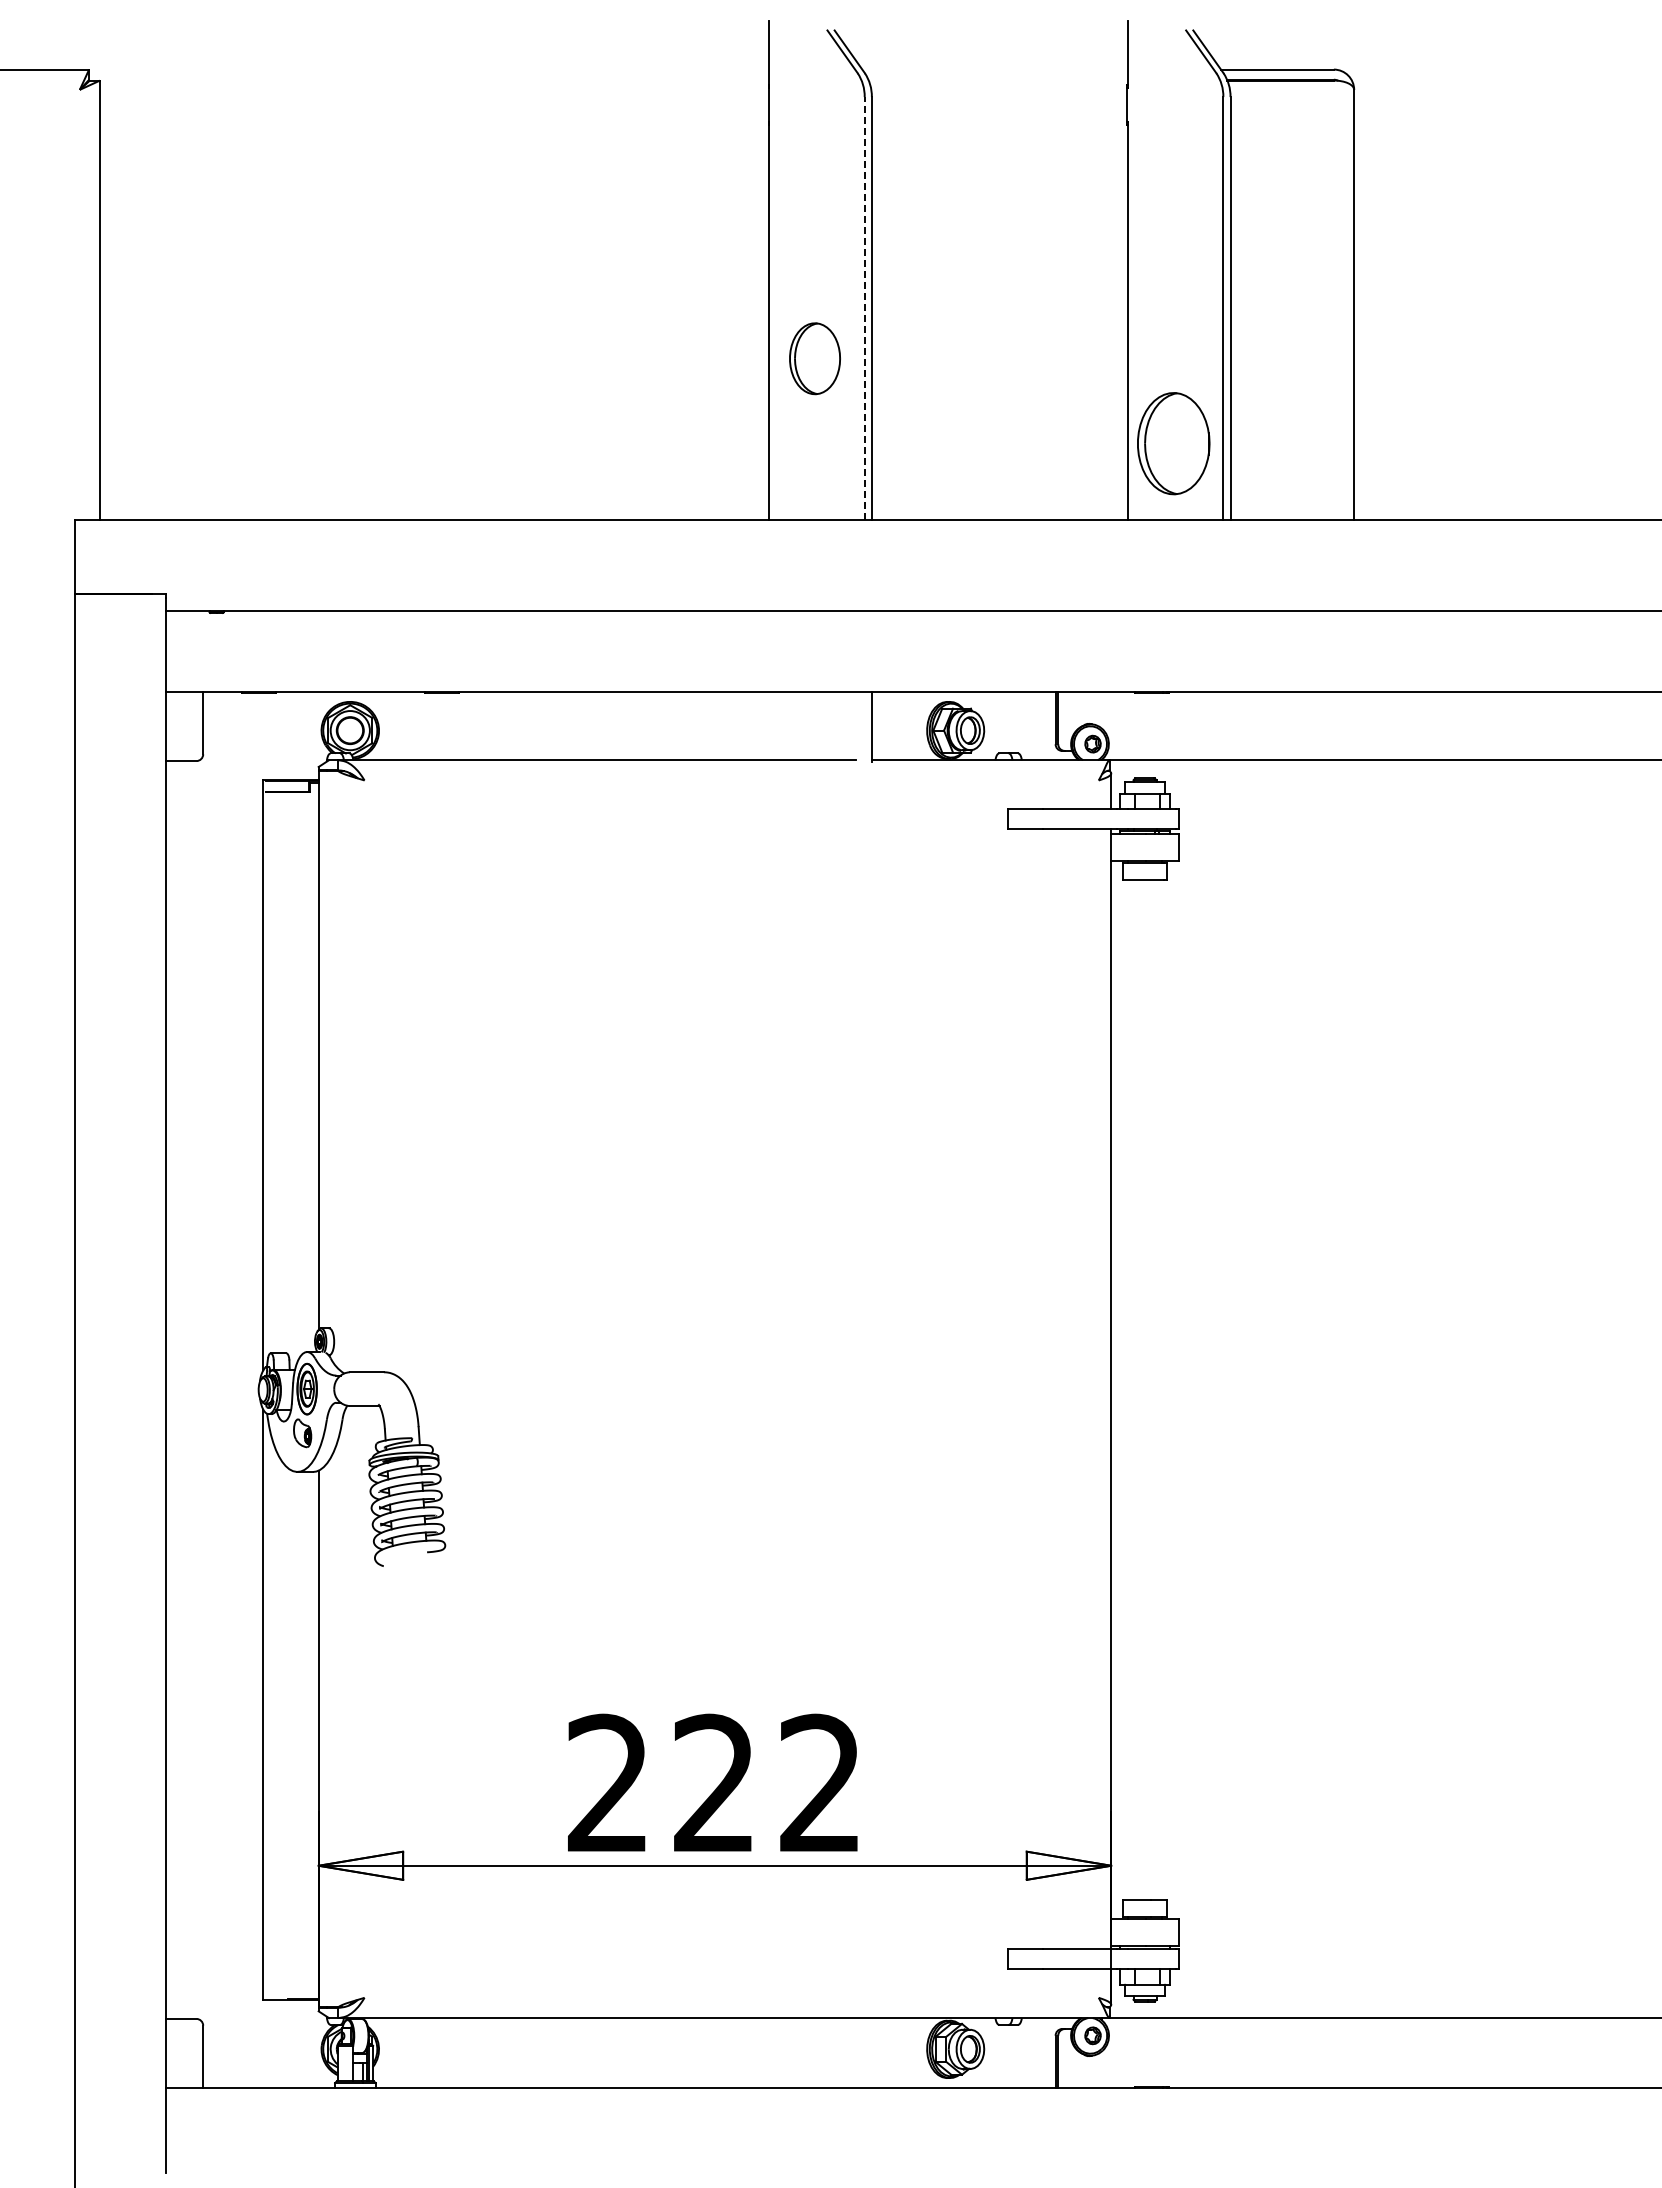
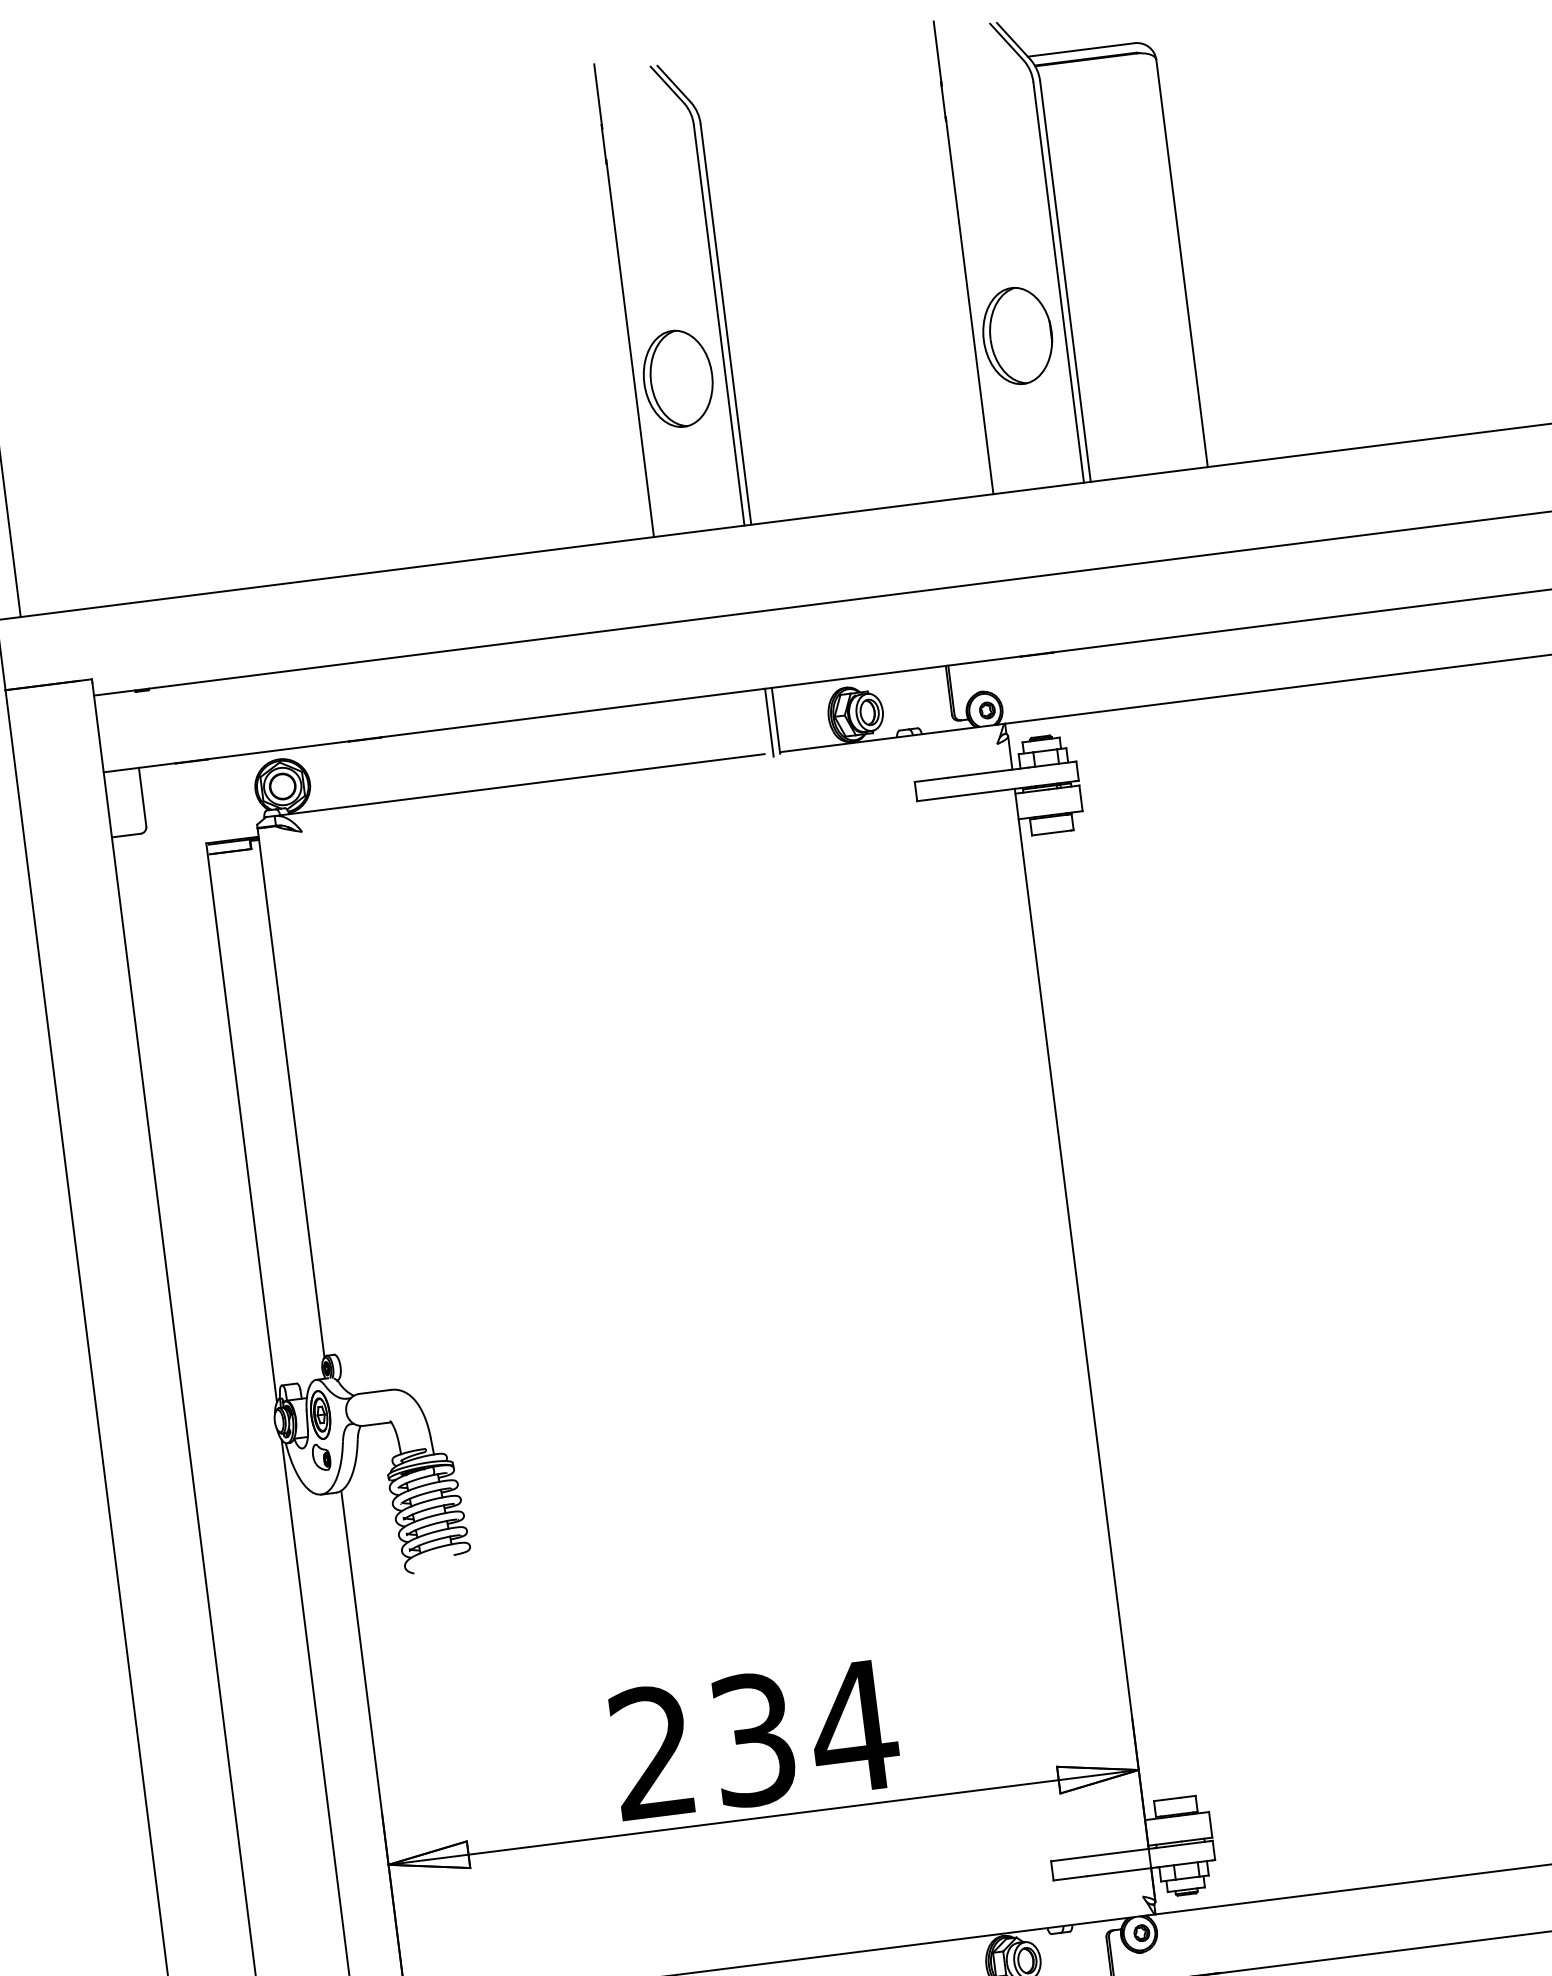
line: (864, 308) -> (718, 325), dashed -> solid
part: (814, 358) -> (677, 378), size x1.43
part: (1173, 443) -> (1017, 335), moved
line: (864, 728) -> (769, 723), added
text: (769, 1783) -> (805, 1733), 222 -> 234

